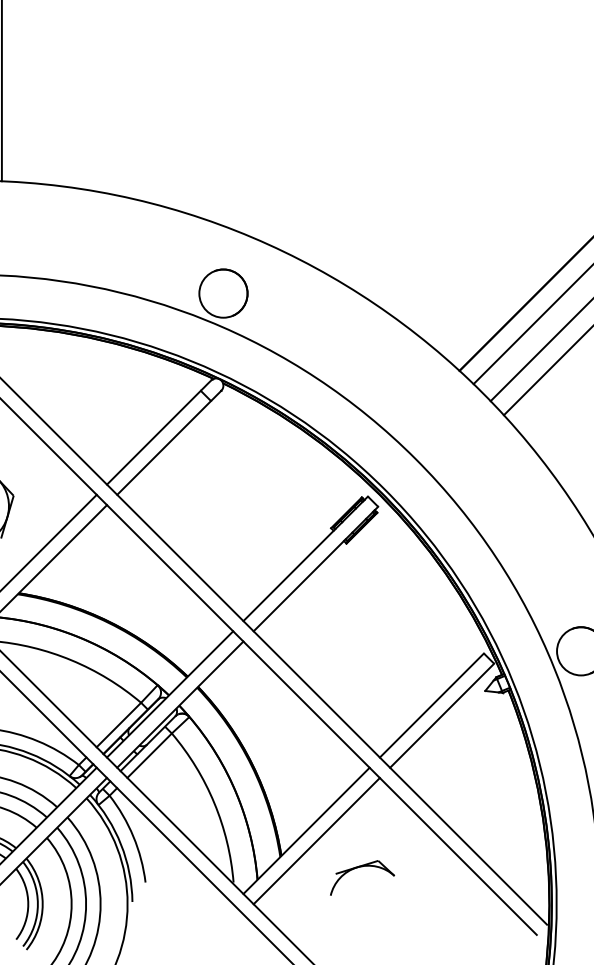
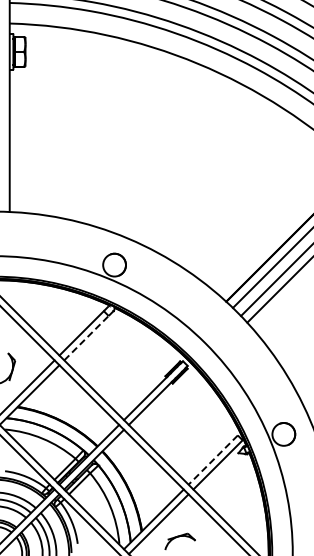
line: (164, 446) -> (86, 337), solid -> dashed
line: (432, 706) -> (213, 460), solid -> dashed

